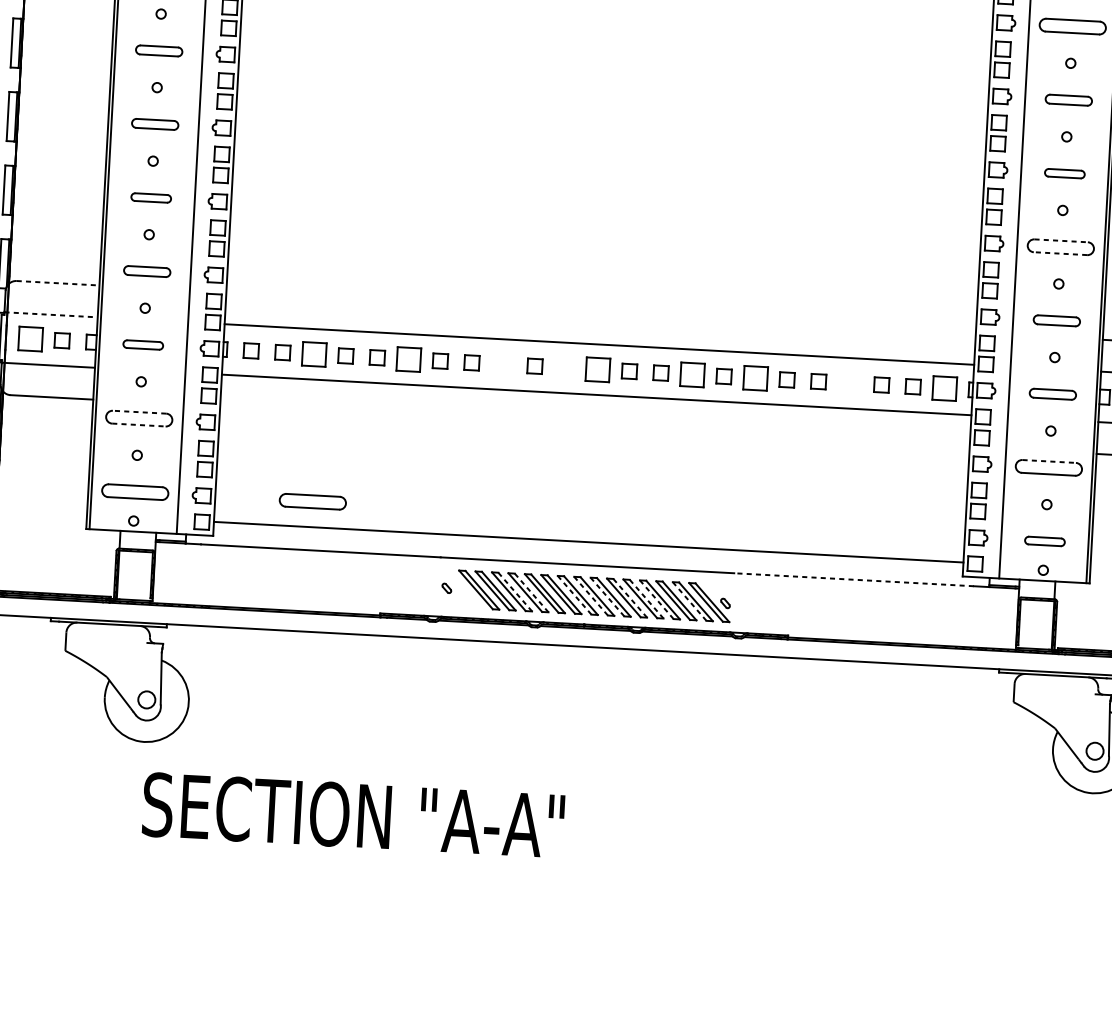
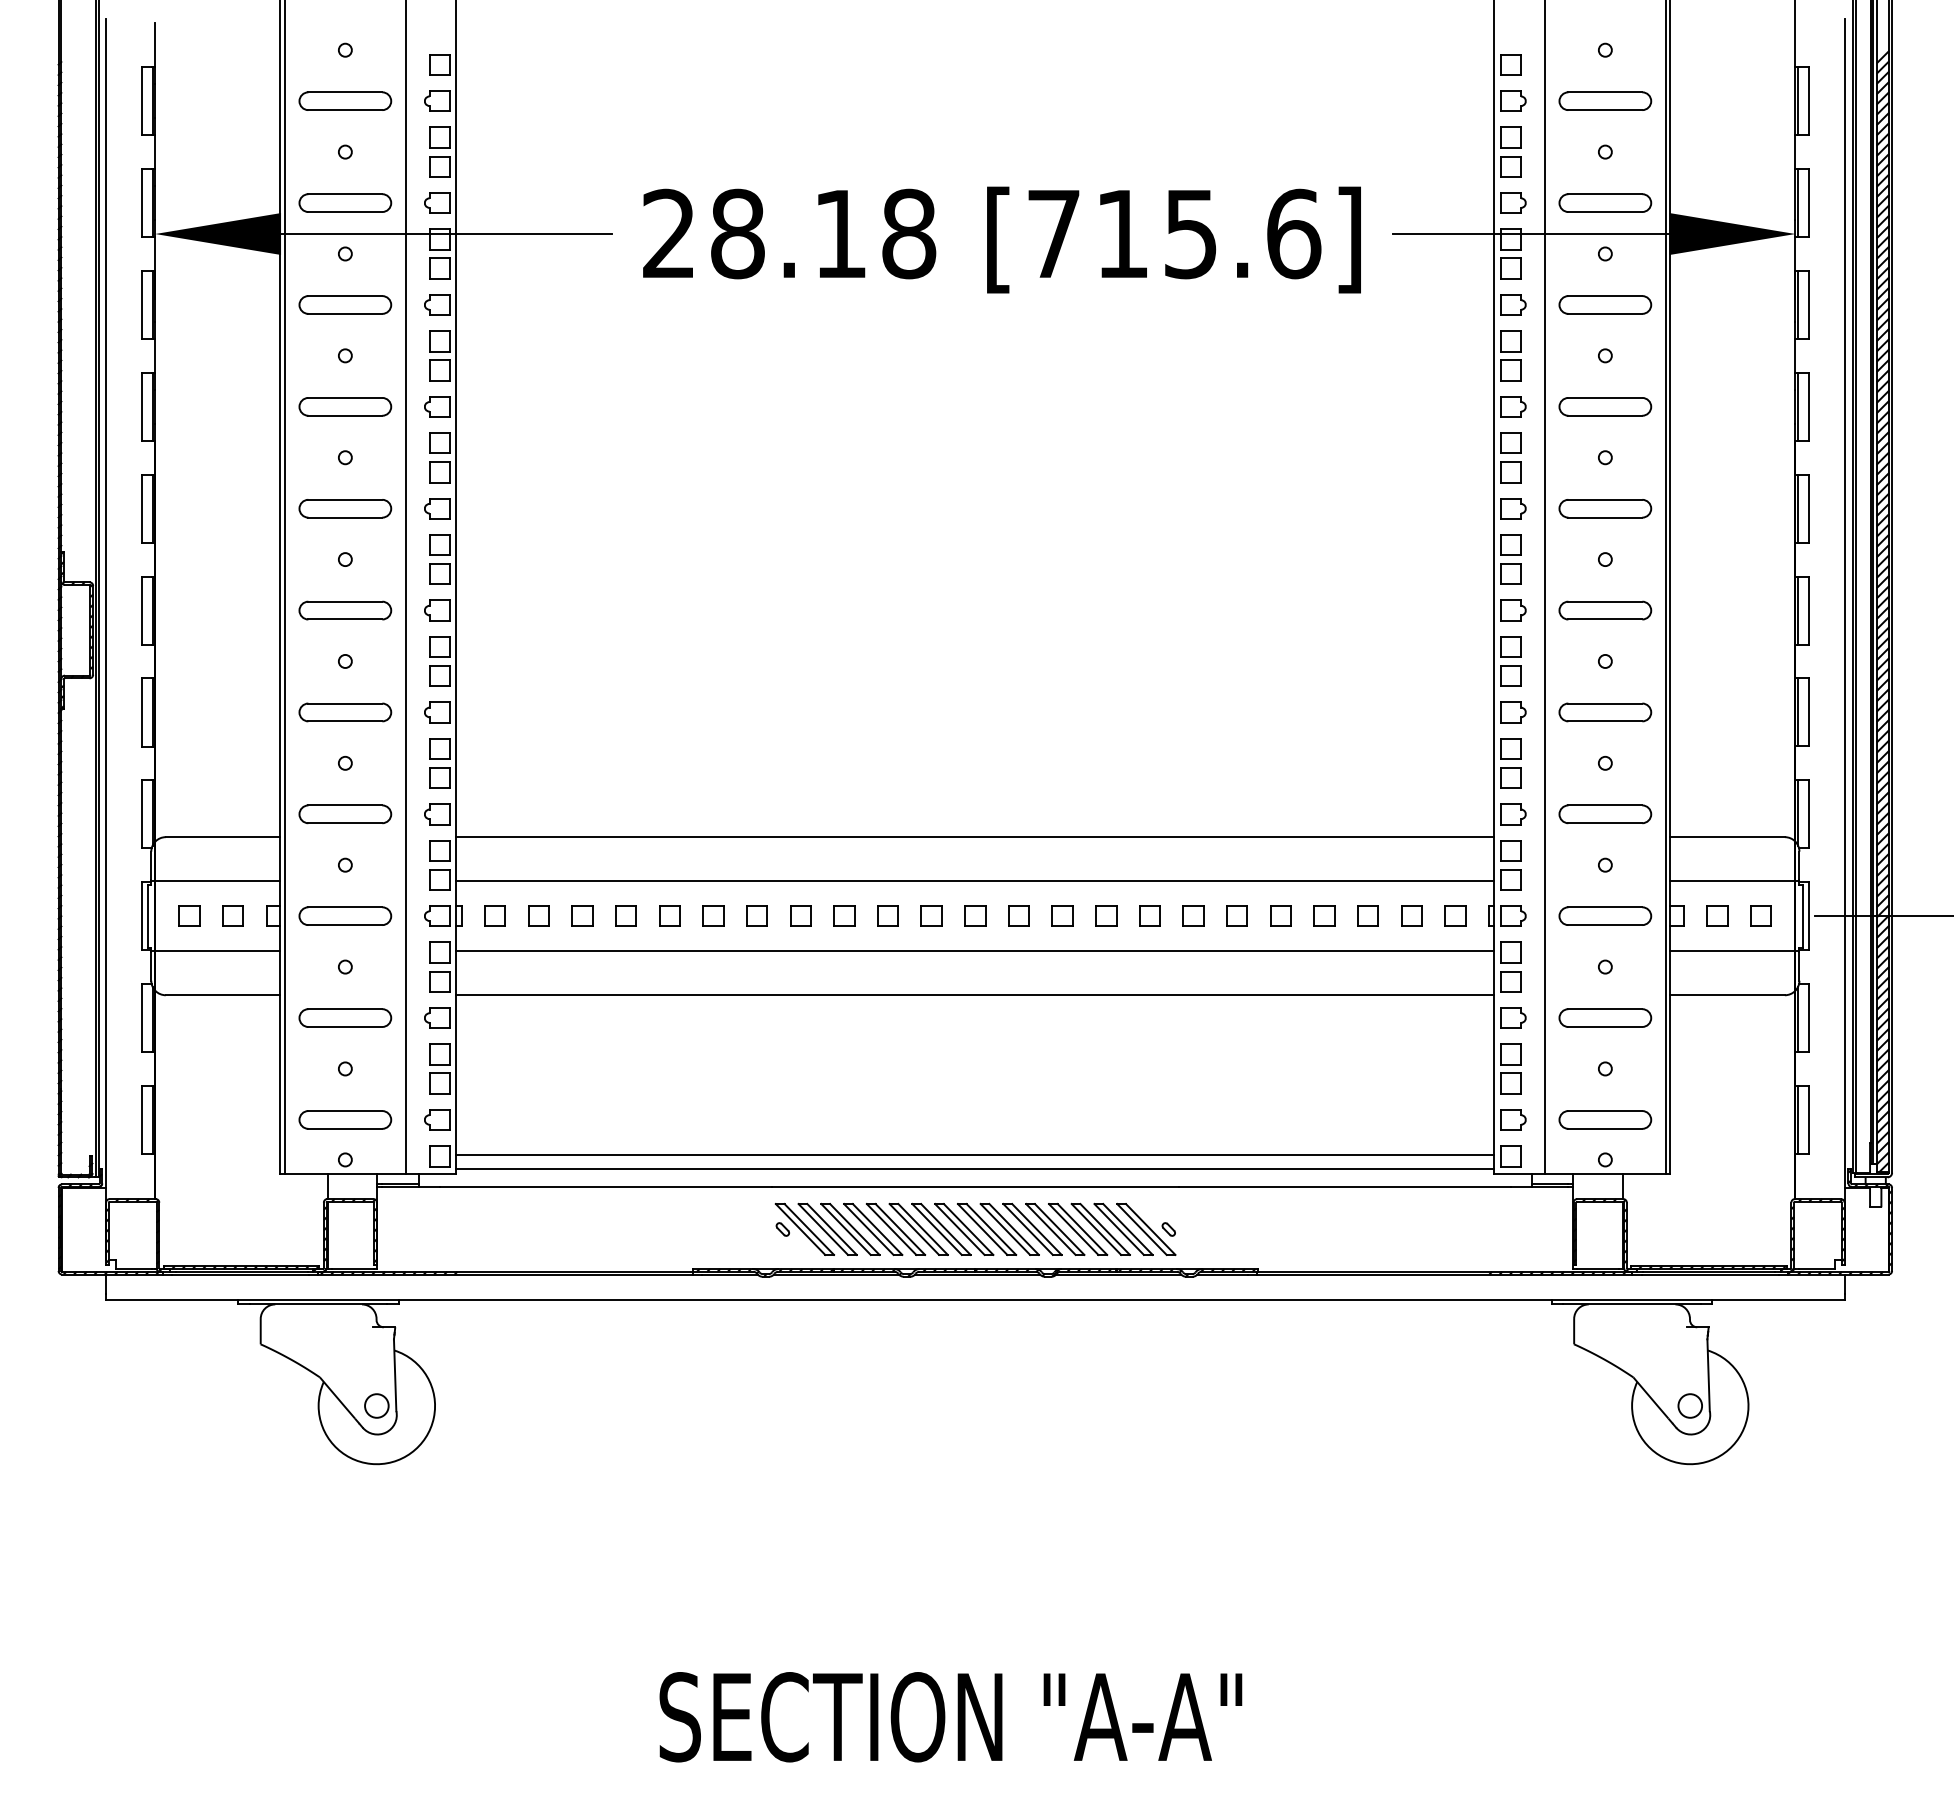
part: (159, 50) -> (345, 508), size x1.43
part: (1068, 100) -> (1605, 508), size x1.43
part: (155, 124) -> (345, 610), size x1.43
part: (1064, 173) -> (1605, 610), size x1.67
part: (151, 198) -> (345, 712), size x1.67
line: (1061, 240) -> (1605, 703), dashed -> solid
line: (1060, 253) -> (1605, 721), dashed -> solid
part: (147, 271) -> (345, 814), size x1.43
line: (58, 283) -> (223, 837), dashed -> solid
line: (601, 312) -> (975, 837), added
line: (50, 314) -> (215, 881), dashed -> solid
part: (1056, 320) -> (1605, 814), size x1.43
part: (30, 338) -> (189, 915), size x0.62
part: (143, 344) -> (345, 915), size x1.67
part: (314, 353) -> (582, 915), size x0.62
part: (409, 358) -> (713, 915), size x0.62
part: (503, 364) -> (844, 915), added
part: (566, 367) -> (931, 915), added
part: (598, 369) -> (975, 915), size x0.62
part: (692, 374) -> (1106, 915), size x0.62
part: (755, 377) -> (1193, 915), size x0.62
part: (850, 382) -> (1324, 915), added
part: (944, 387) -> (1455, 915), size x0.62
part: (1053, 393) -> (1605, 915), size x1.43
line: (139, 412) -> (345, 1009), dashed -> solid
line: (139, 424) -> (345, 1026), dashed -> solid
line: (595, 426) -> (975, 995), added
line: (1049, 461) -> (1605, 1009), dashed -> solid
part: (312, 501) -> (591, 1119), removed
part: (1045, 541) -> (1605, 1119), size x1.67
line: (588, 551) -> (975, 1168), added
line: (853, 580) -> (1344, 1187), dashed -> solid
part: (462, 588) -> (804, 1228), added
line: (515, 592) -> (877, 1229), dashed -> solid
line: (531, 592) -> (900, 1229), dashed -> solid
line: (574, 595) -> (959, 1229), dashed -> solid
line: (590, 596) -> (982, 1229), dashed -> solid
line: (607, 597) -> (1005, 1229), dashed -> solid
line: (629, 598) -> (1036, 1229), dashed -> solid
line: (646, 599) -> (1059, 1229), dashed -> solid
line: (656, 599) -> (1073, 1229), dashed -> solid
line: (689, 601) -> (1118, 1229), dashed -> solid
text: (353, 815) -> (950, 1717), moved

